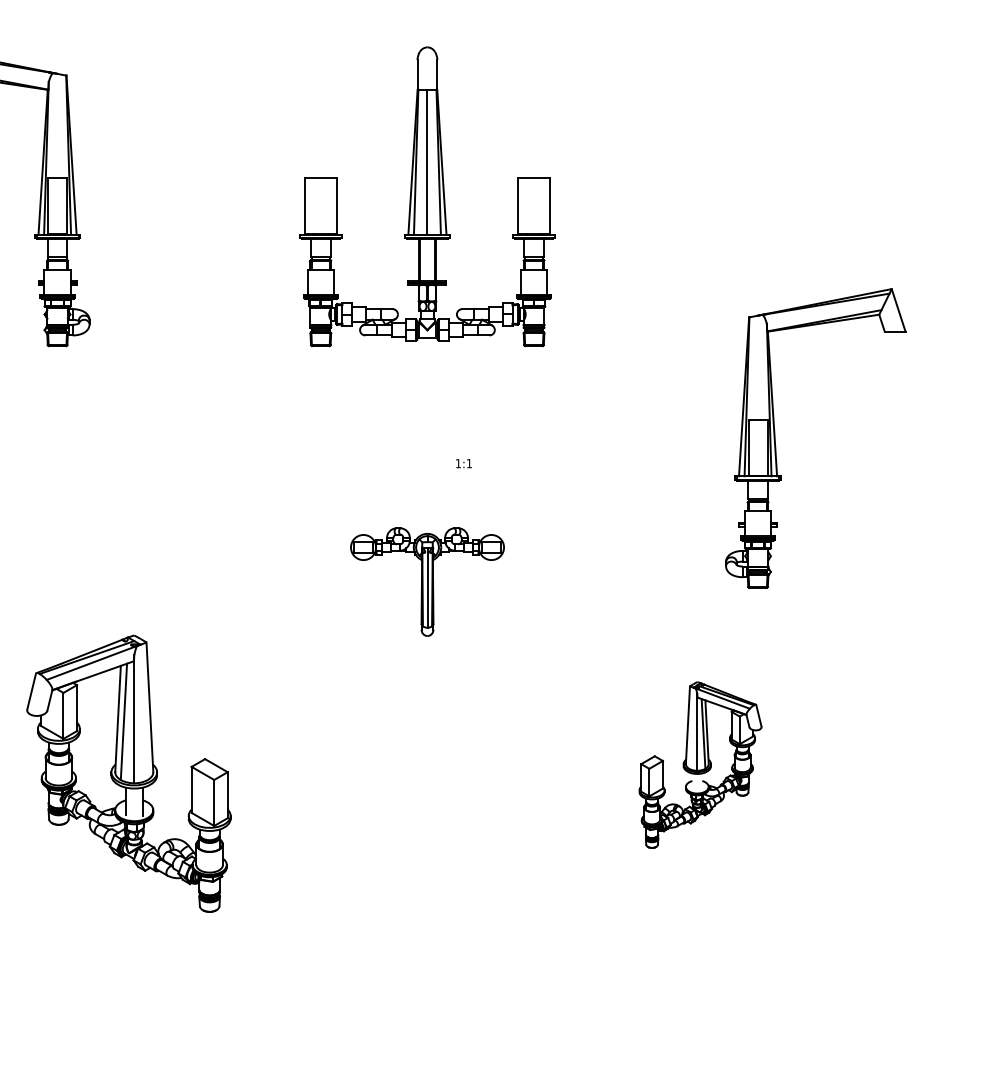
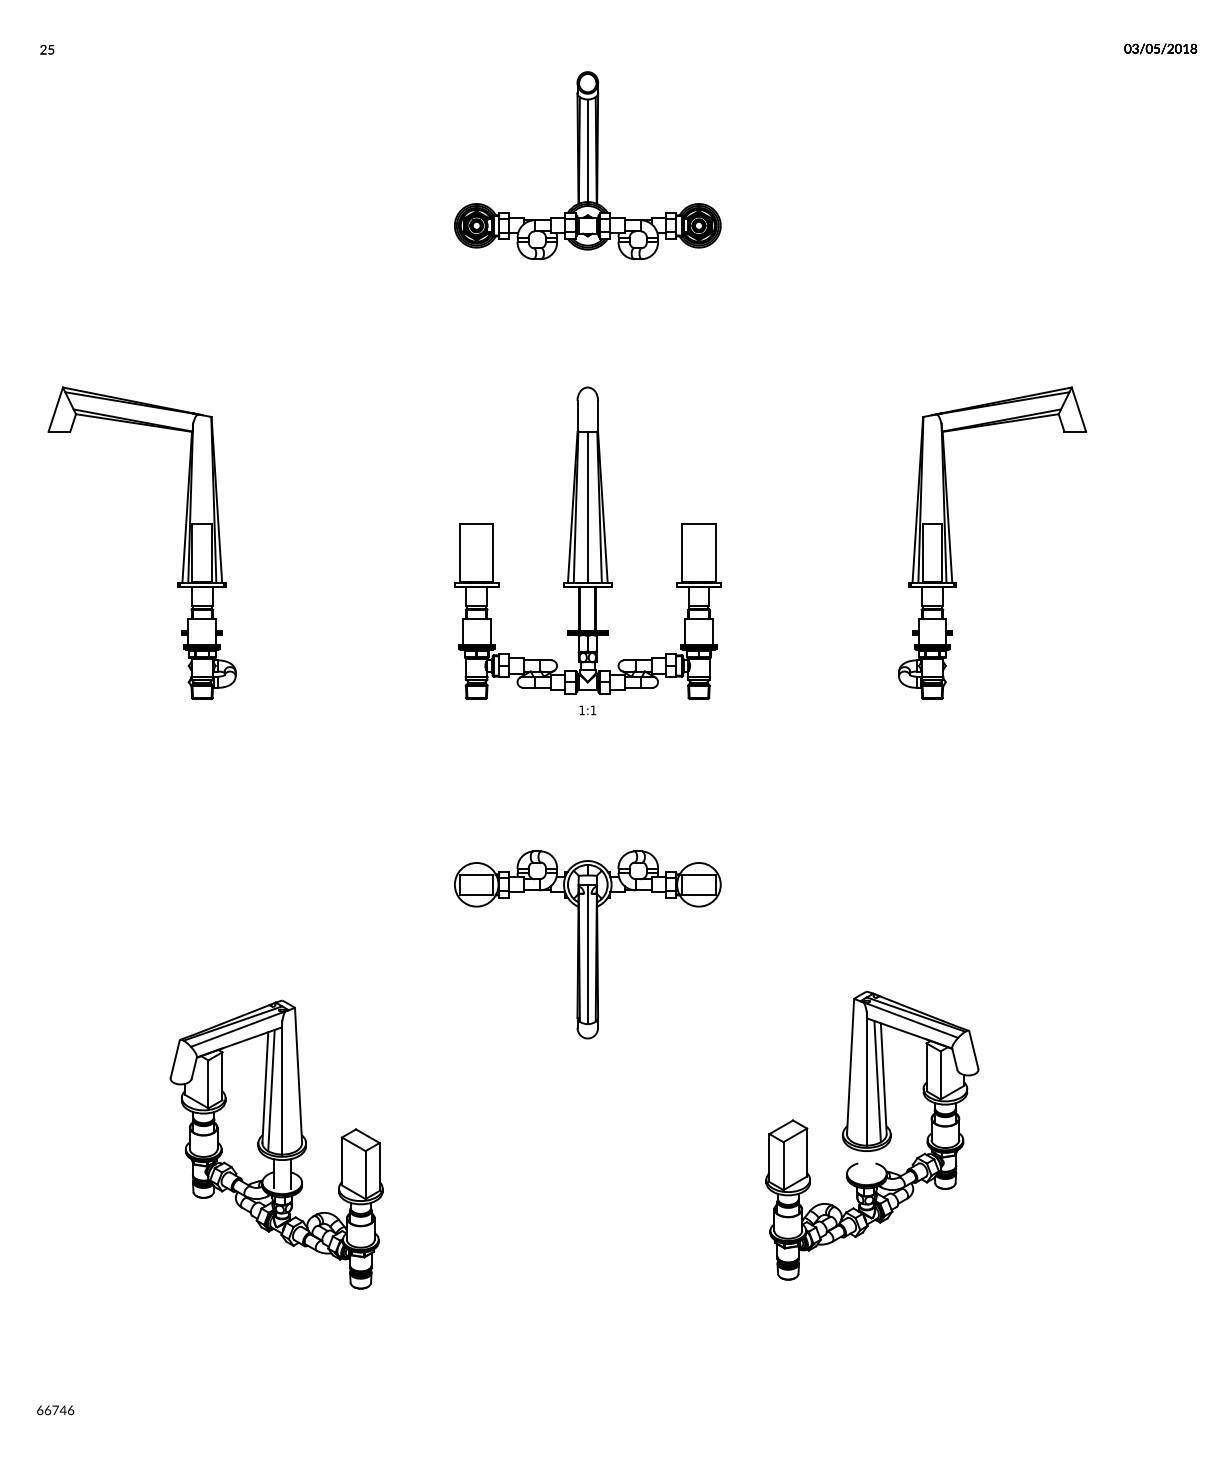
part: (776, 444) -> (951, 549), moved
text: (463, 463) -> (587, 710), moved
part: (427, 581) -> (587, 944), size x1.67
part: (700, 764) -> (872, 1135), size x1.67

